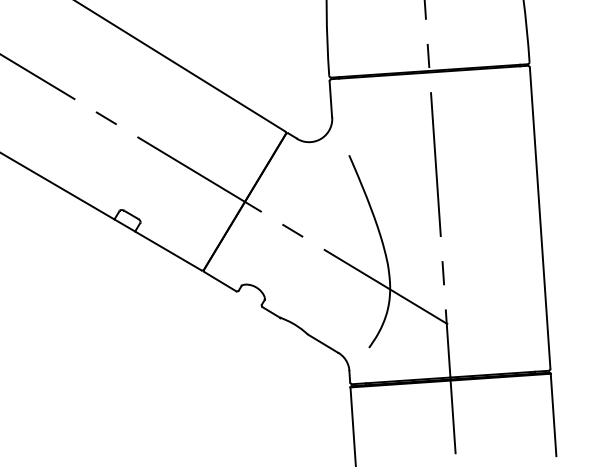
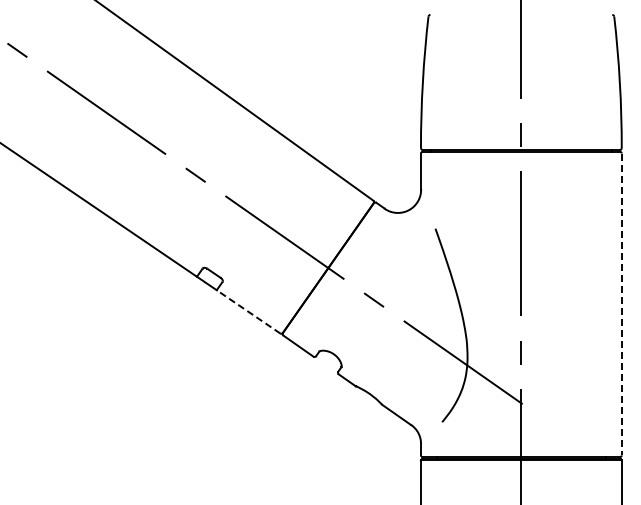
line: (539, 218) -> (621, 304), solid -> dashed
line: (168, 250) -> (248, 311), solid -> dashed

